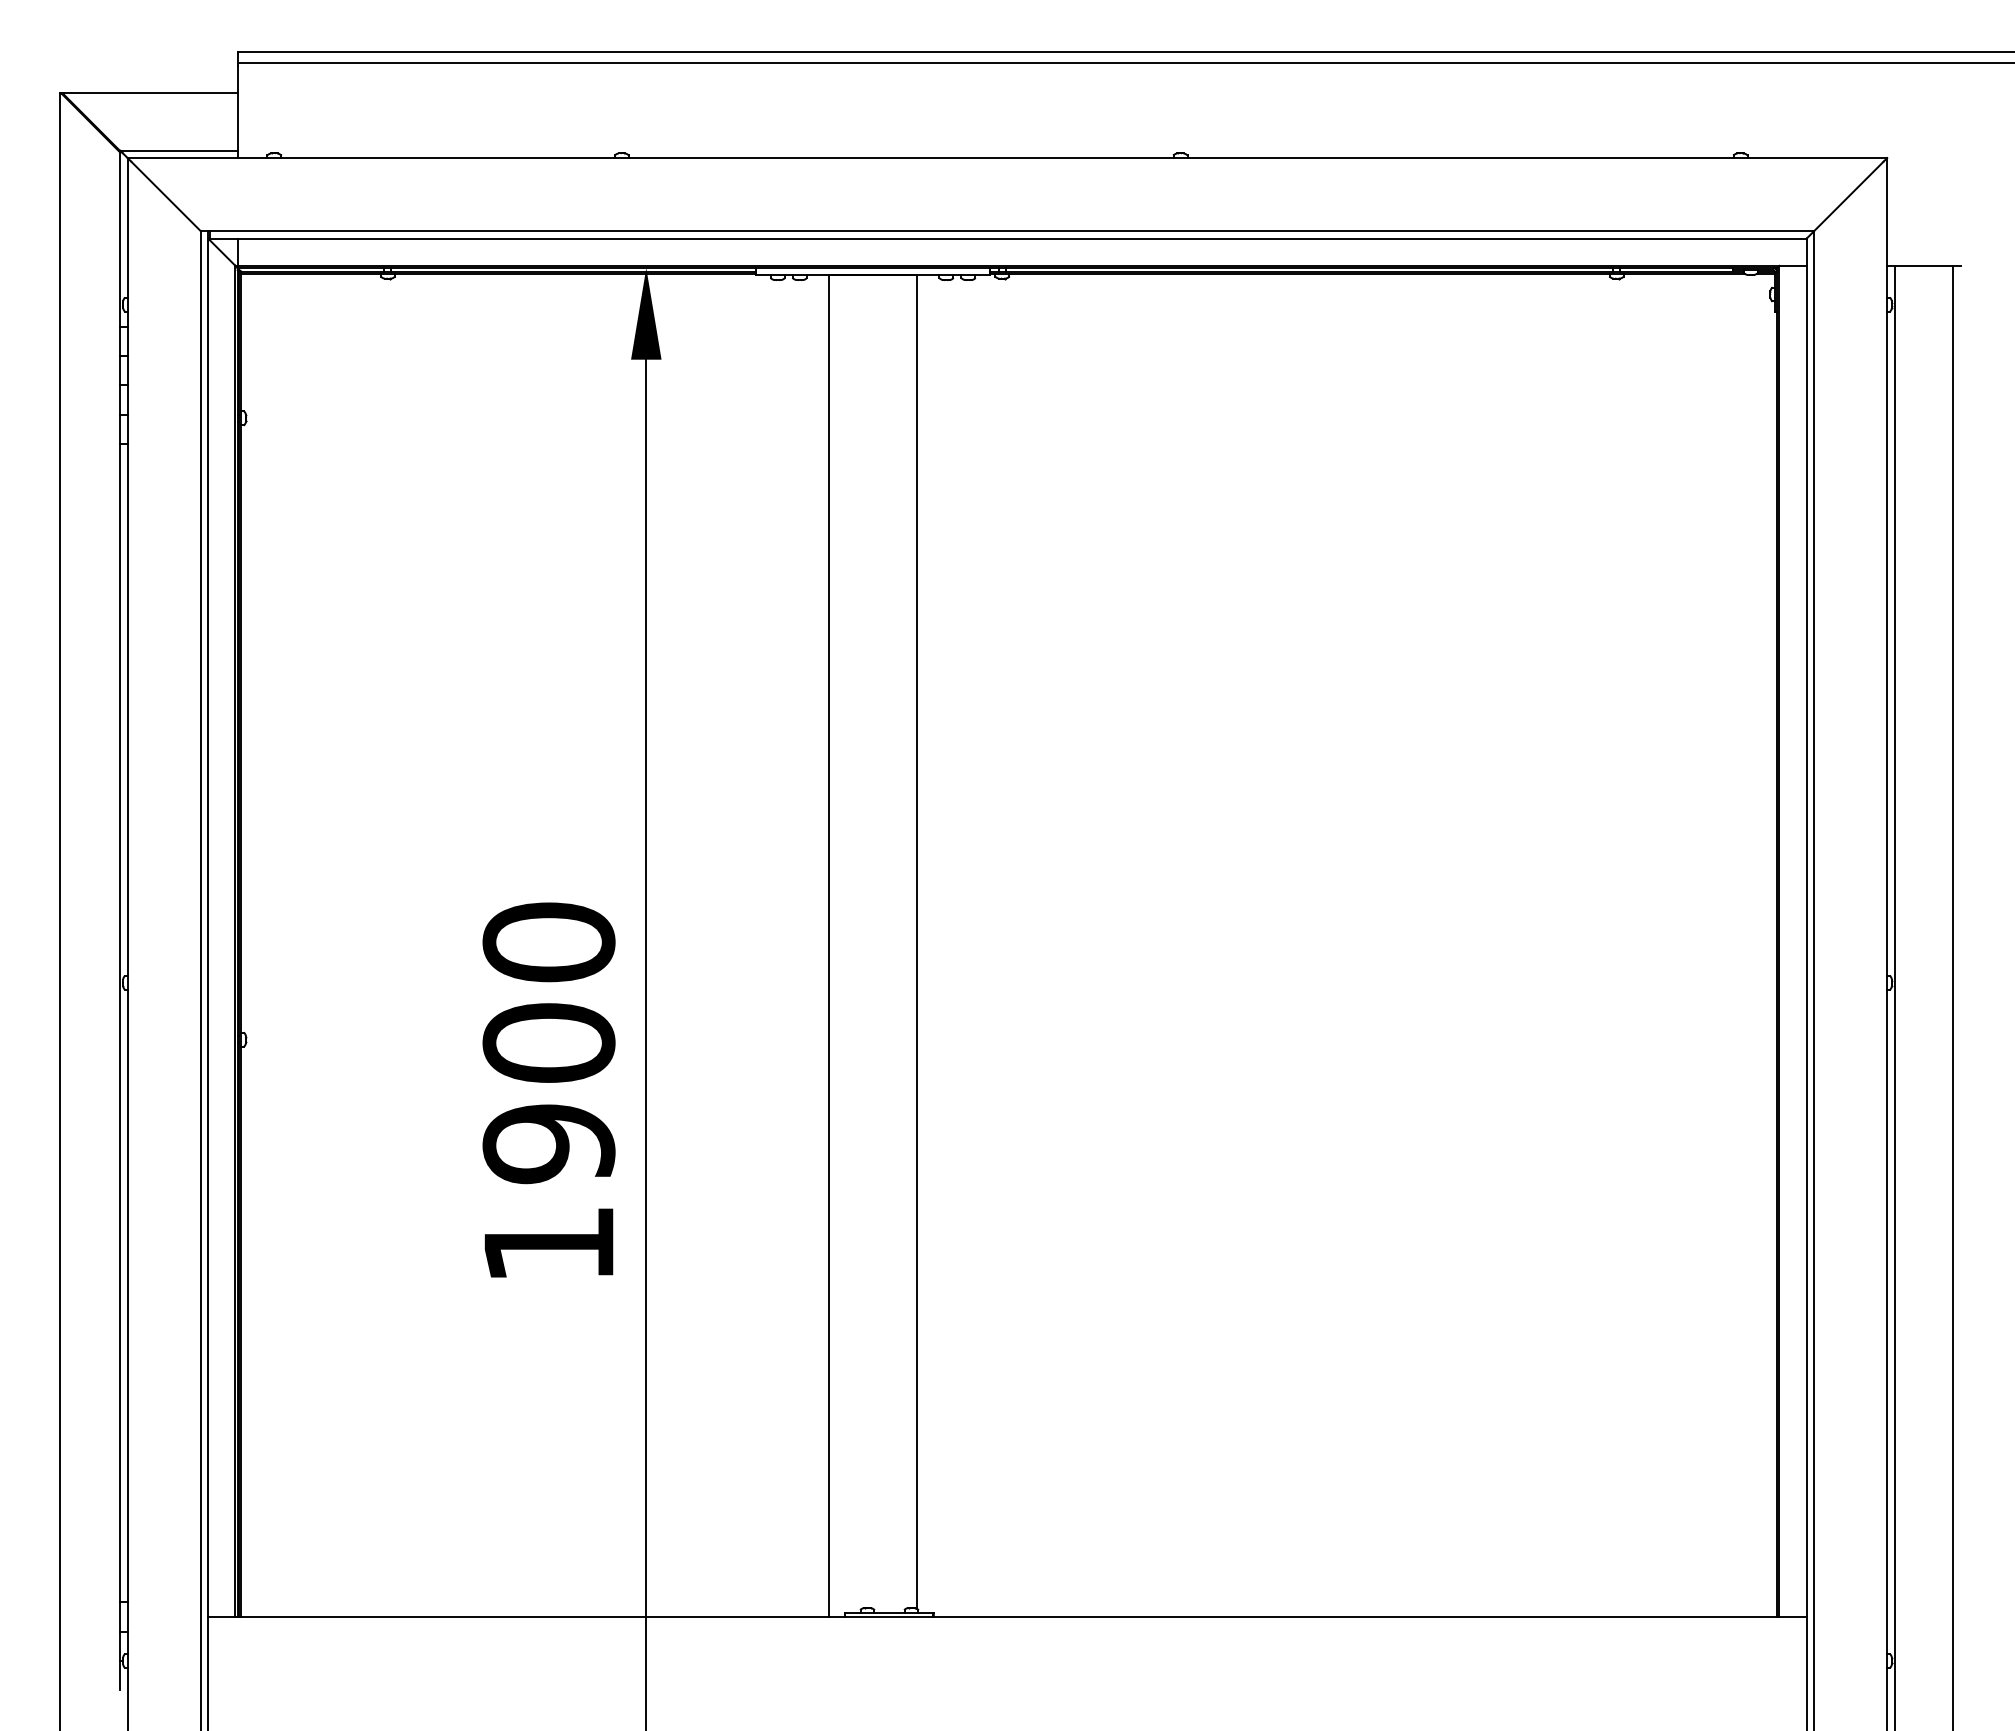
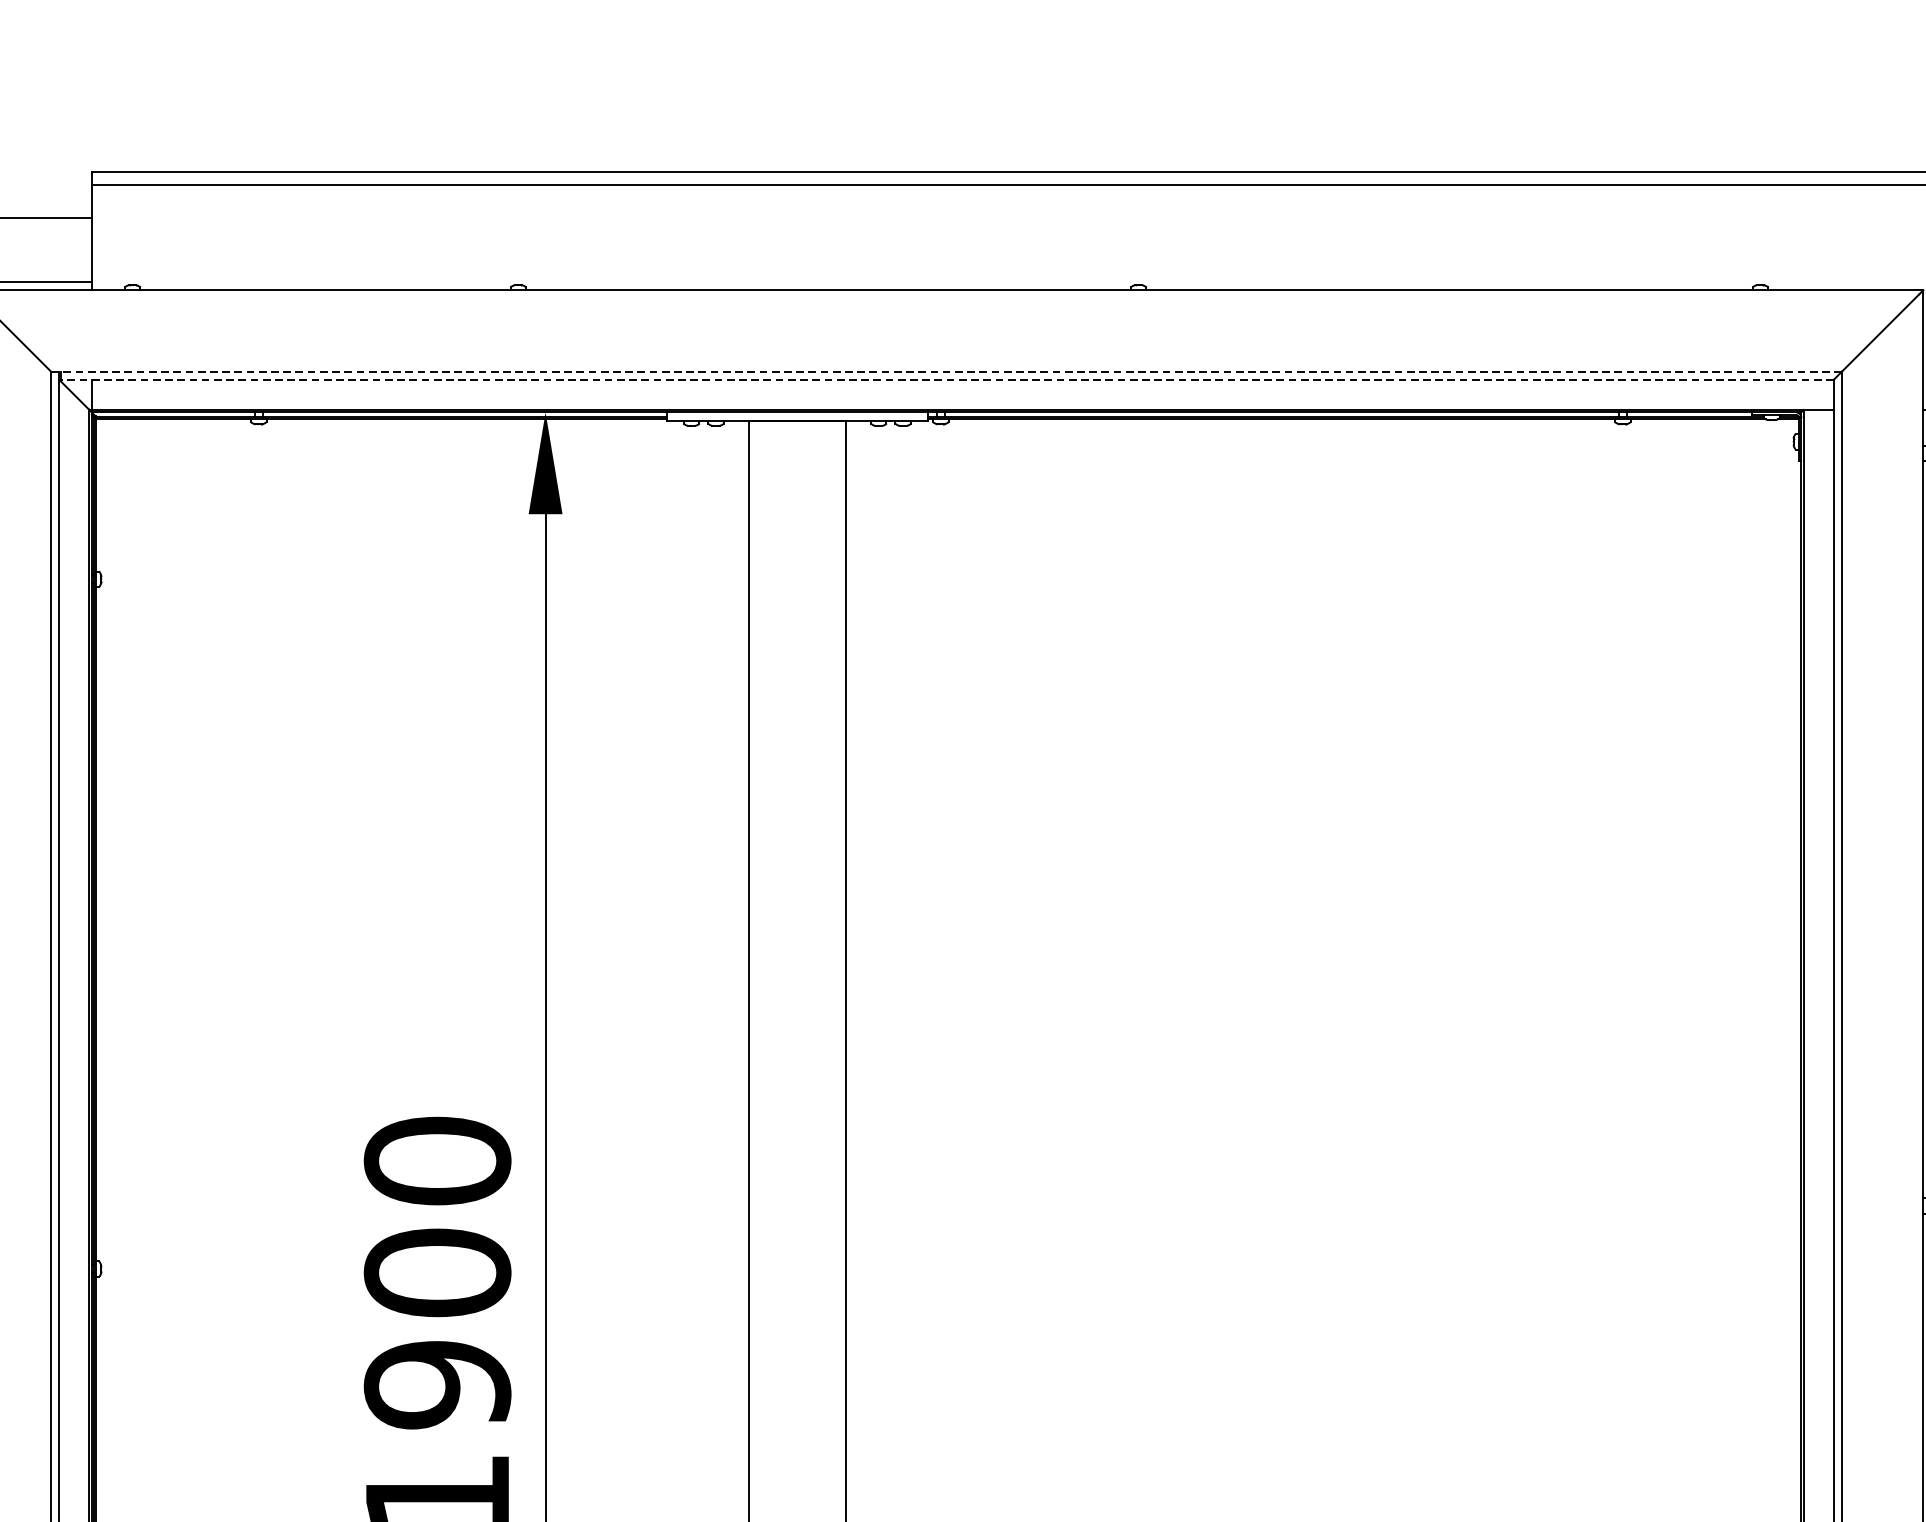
line: (1007, 231) -> (946, 371), solid -> dashed
line: (1007, 238) -> (946, 379), solid -> dashed

